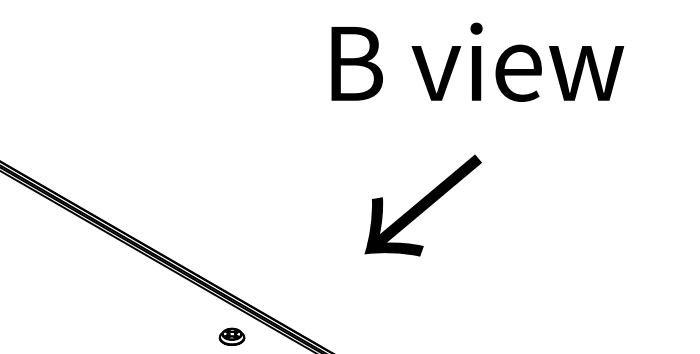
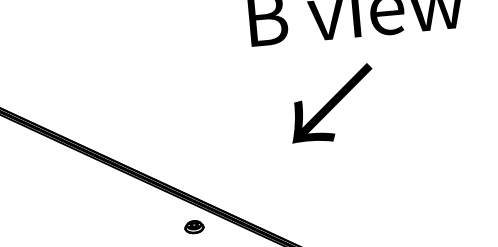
text: (422, 205) -> (331, 103), moved

